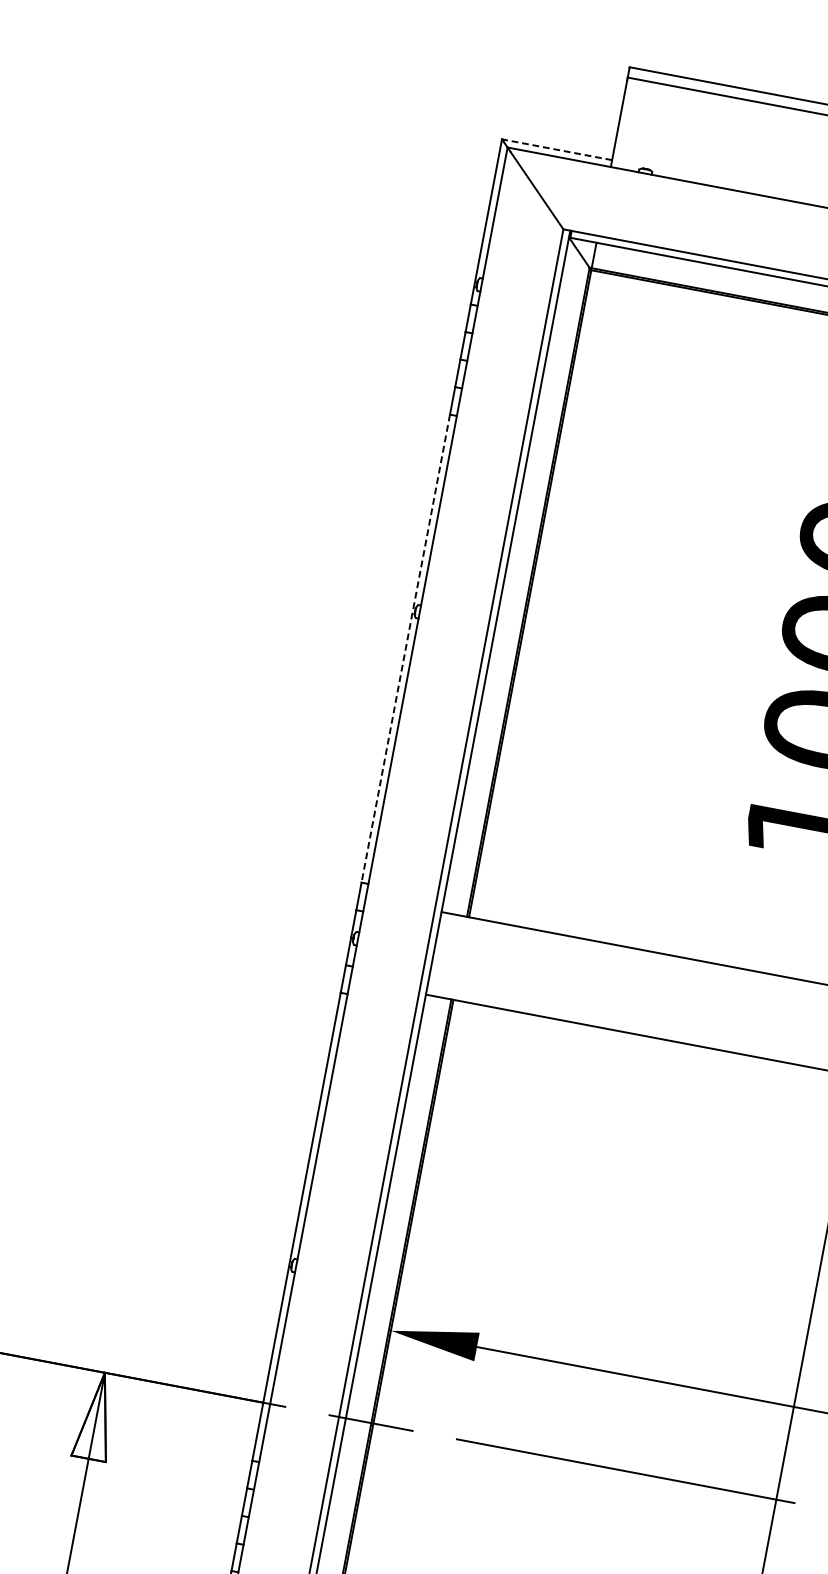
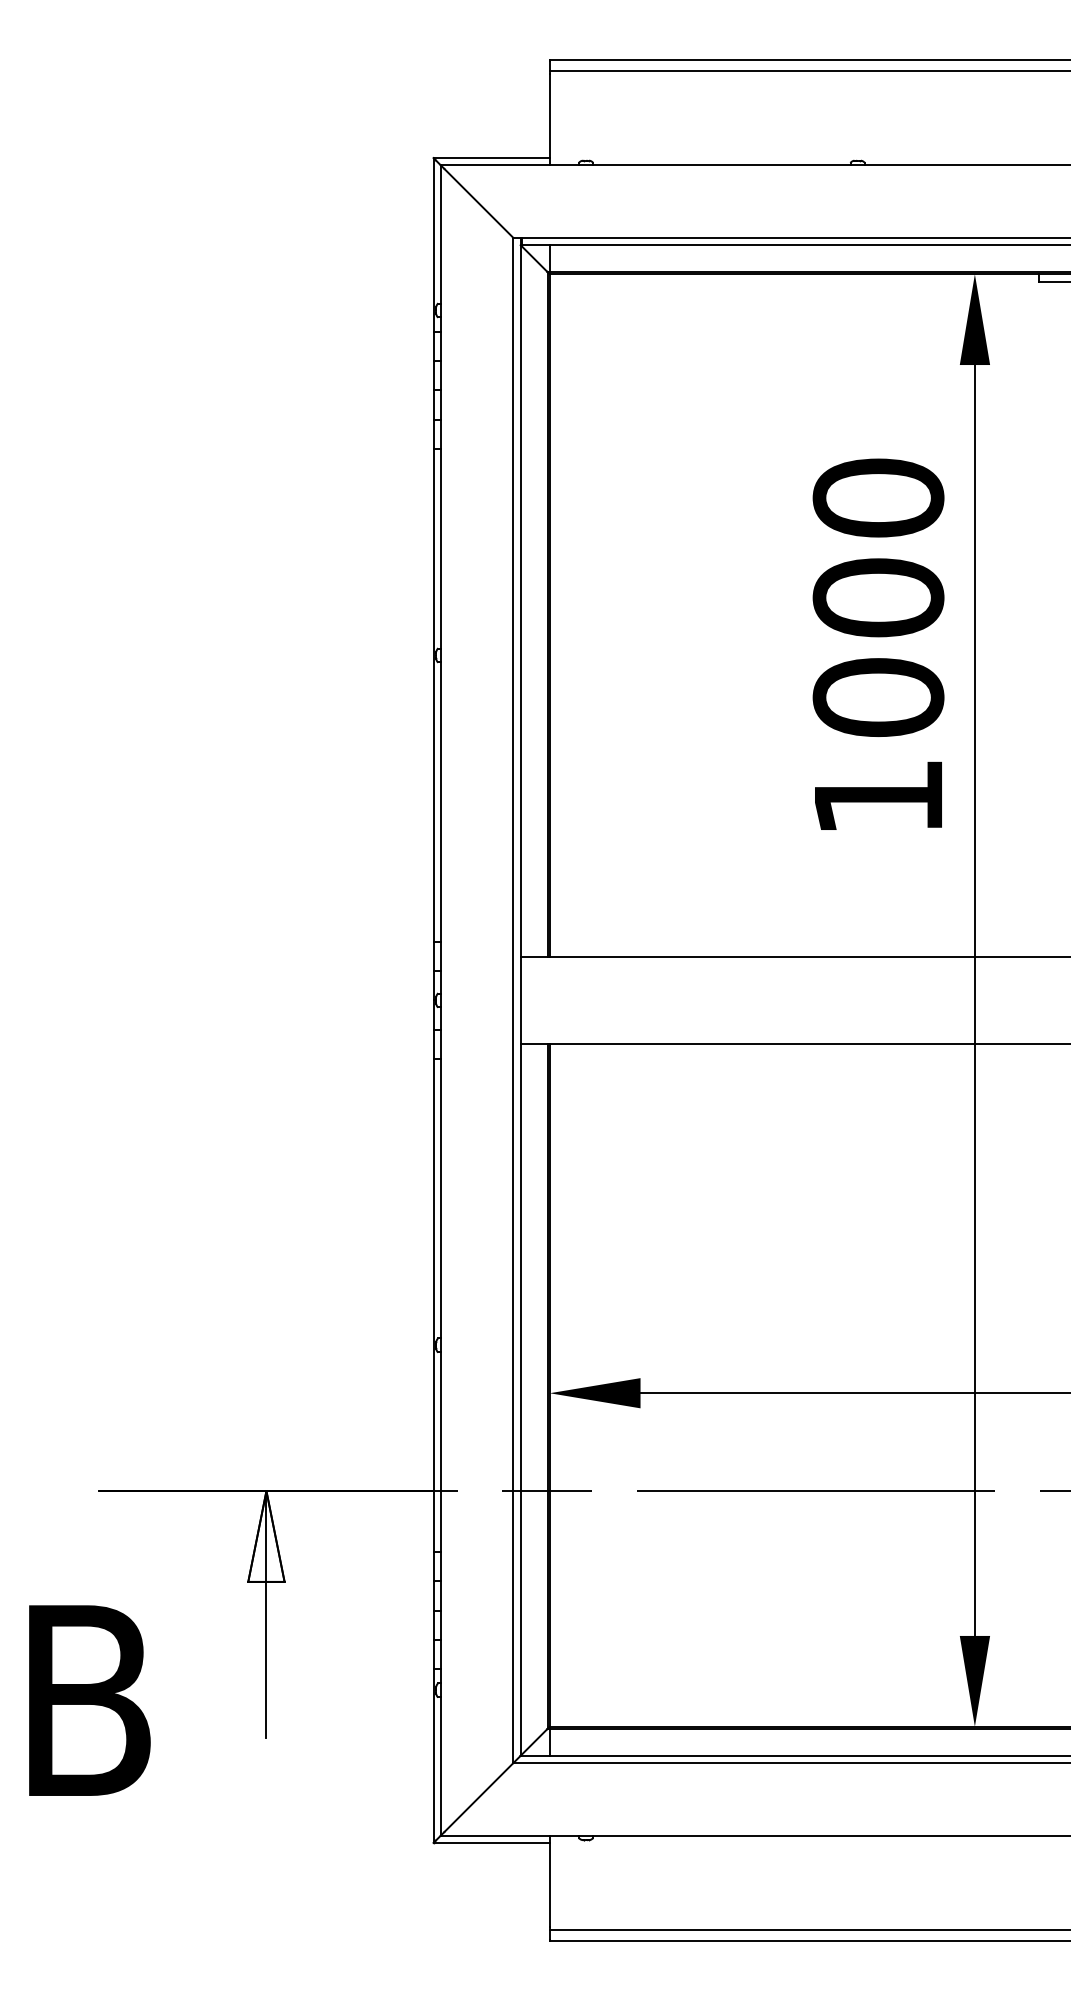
line: (556, 150) -> (491, 158), dashed -> solid
line: (405, 648) -> (433, 695), dashed -> solid

